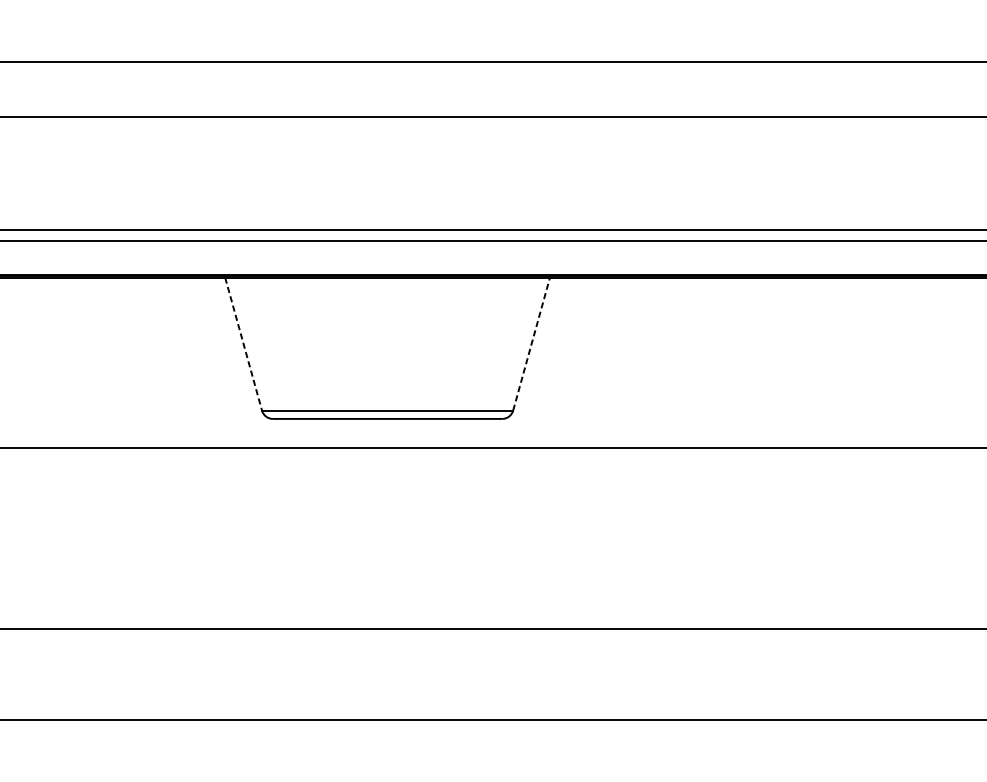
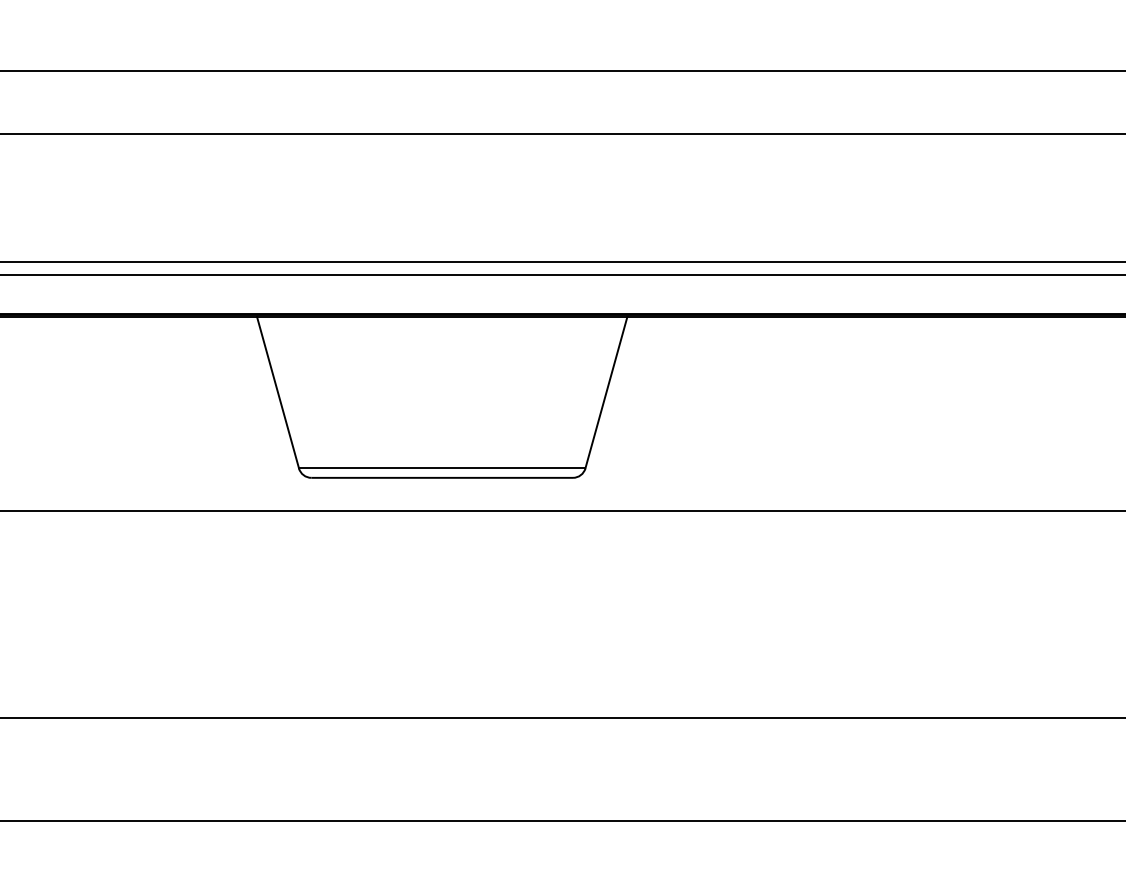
line: (244, 344) -> (278, 392), dashed -> solid
line: (531, 344) -> (606, 392), dashed -> solid

